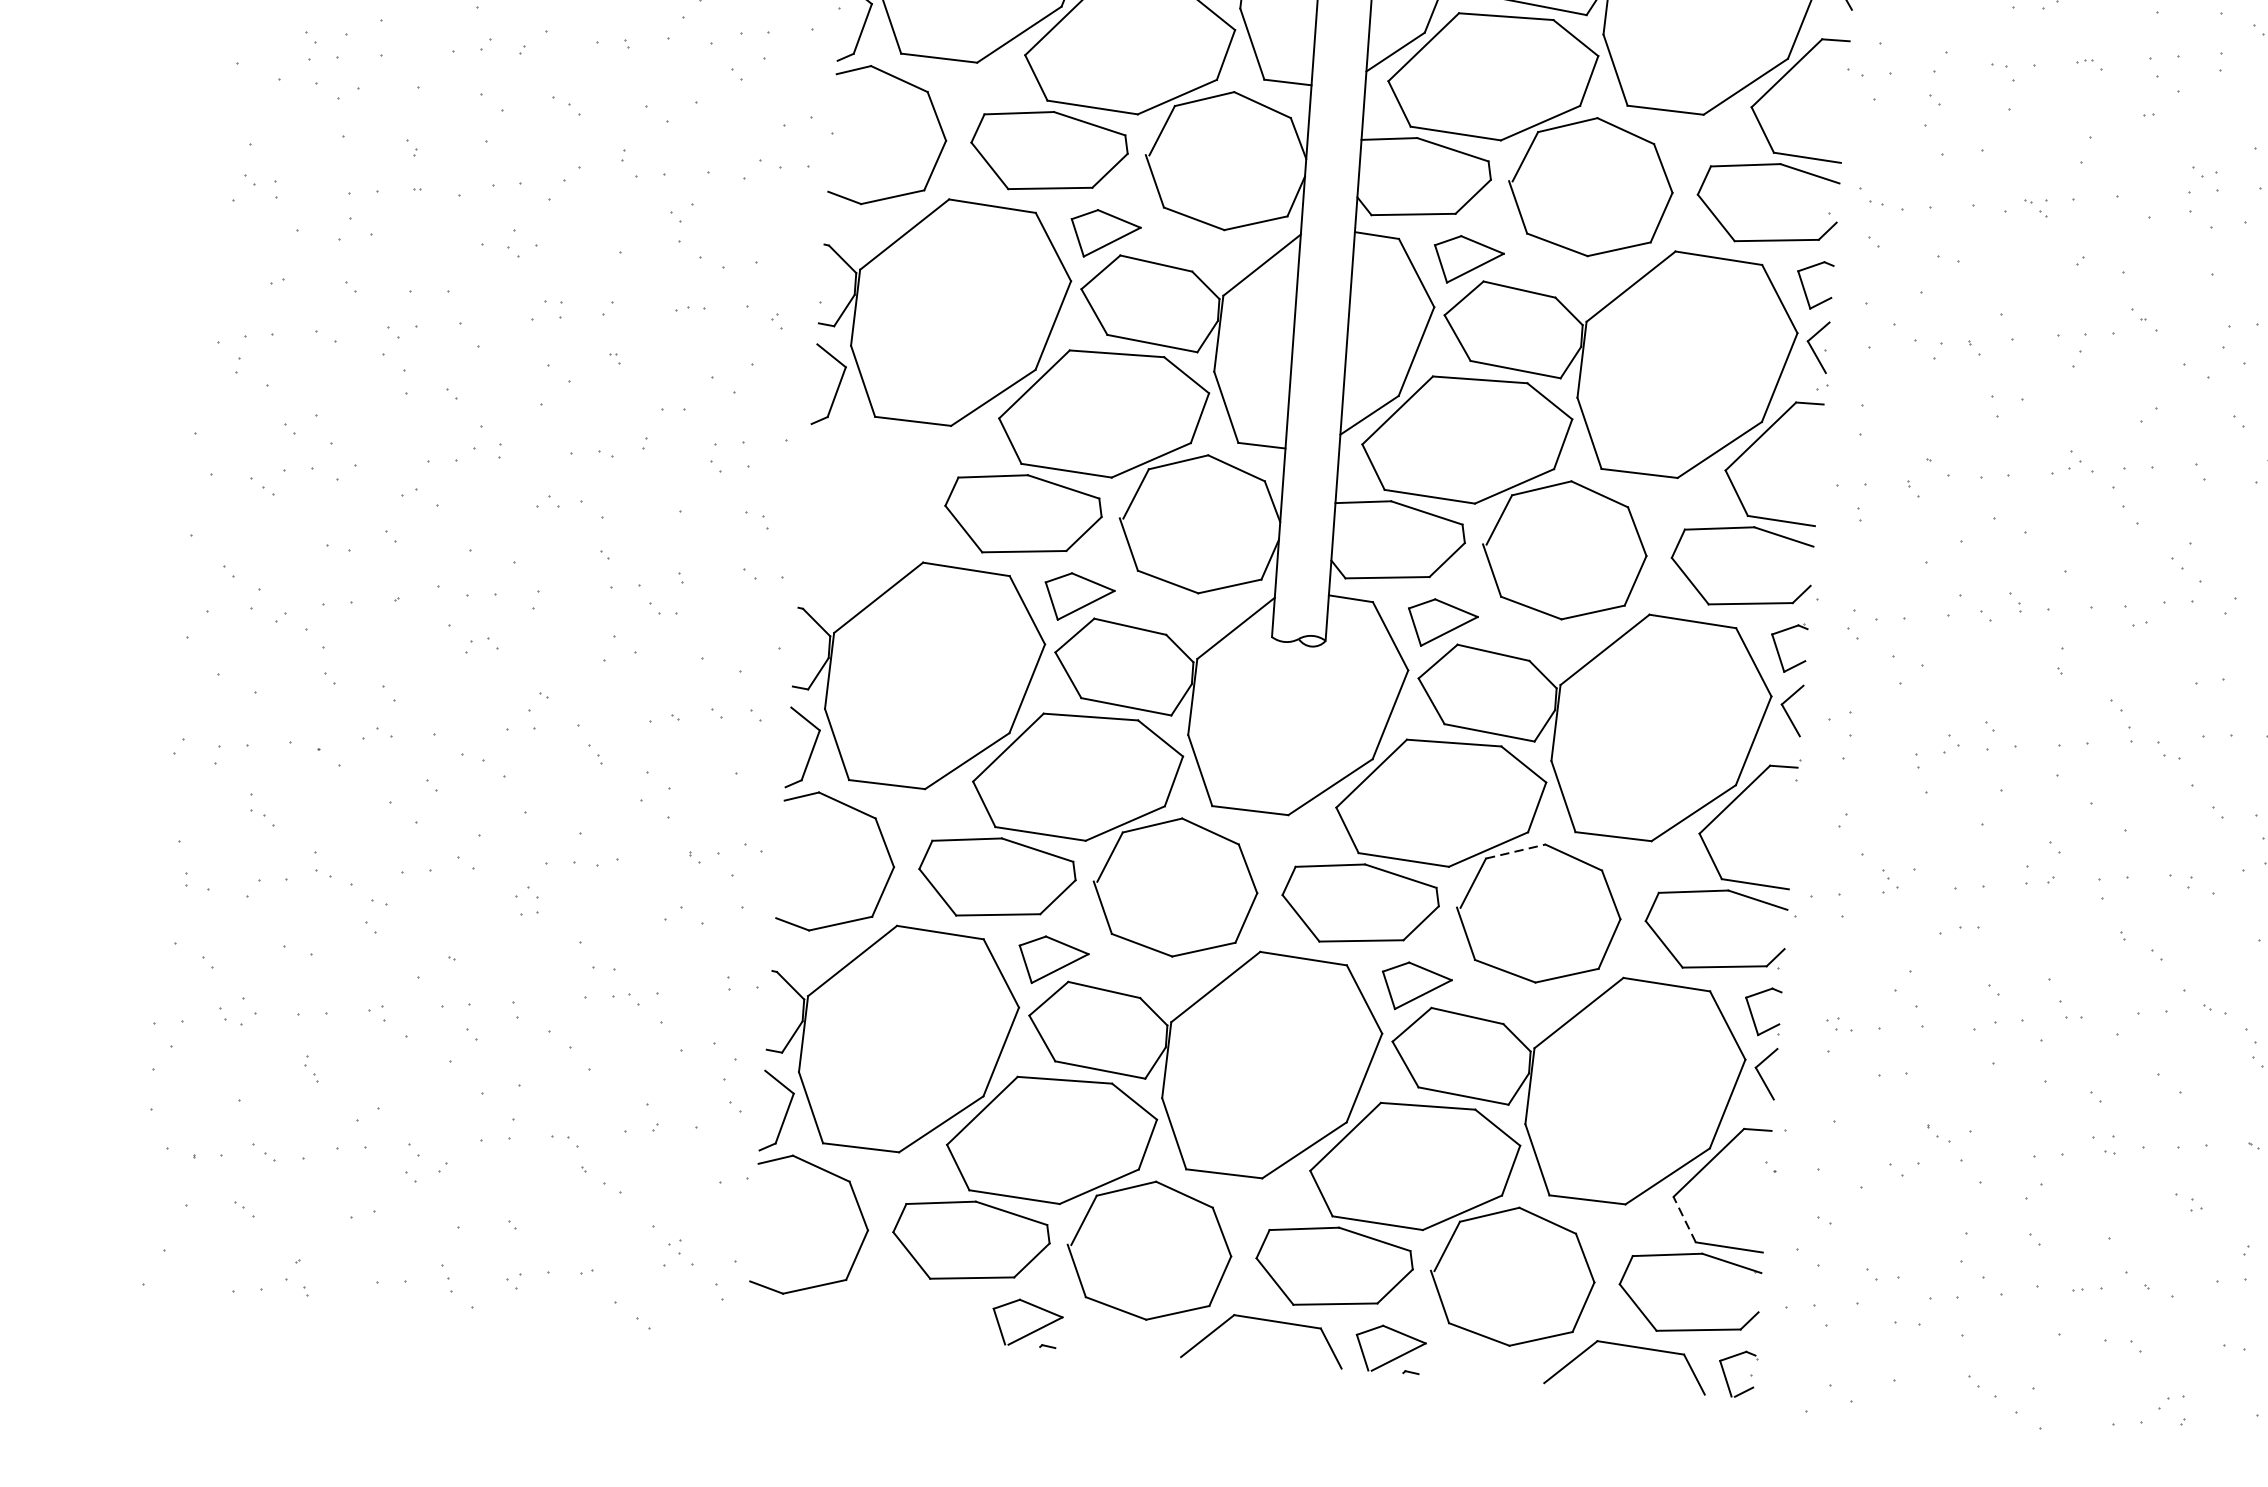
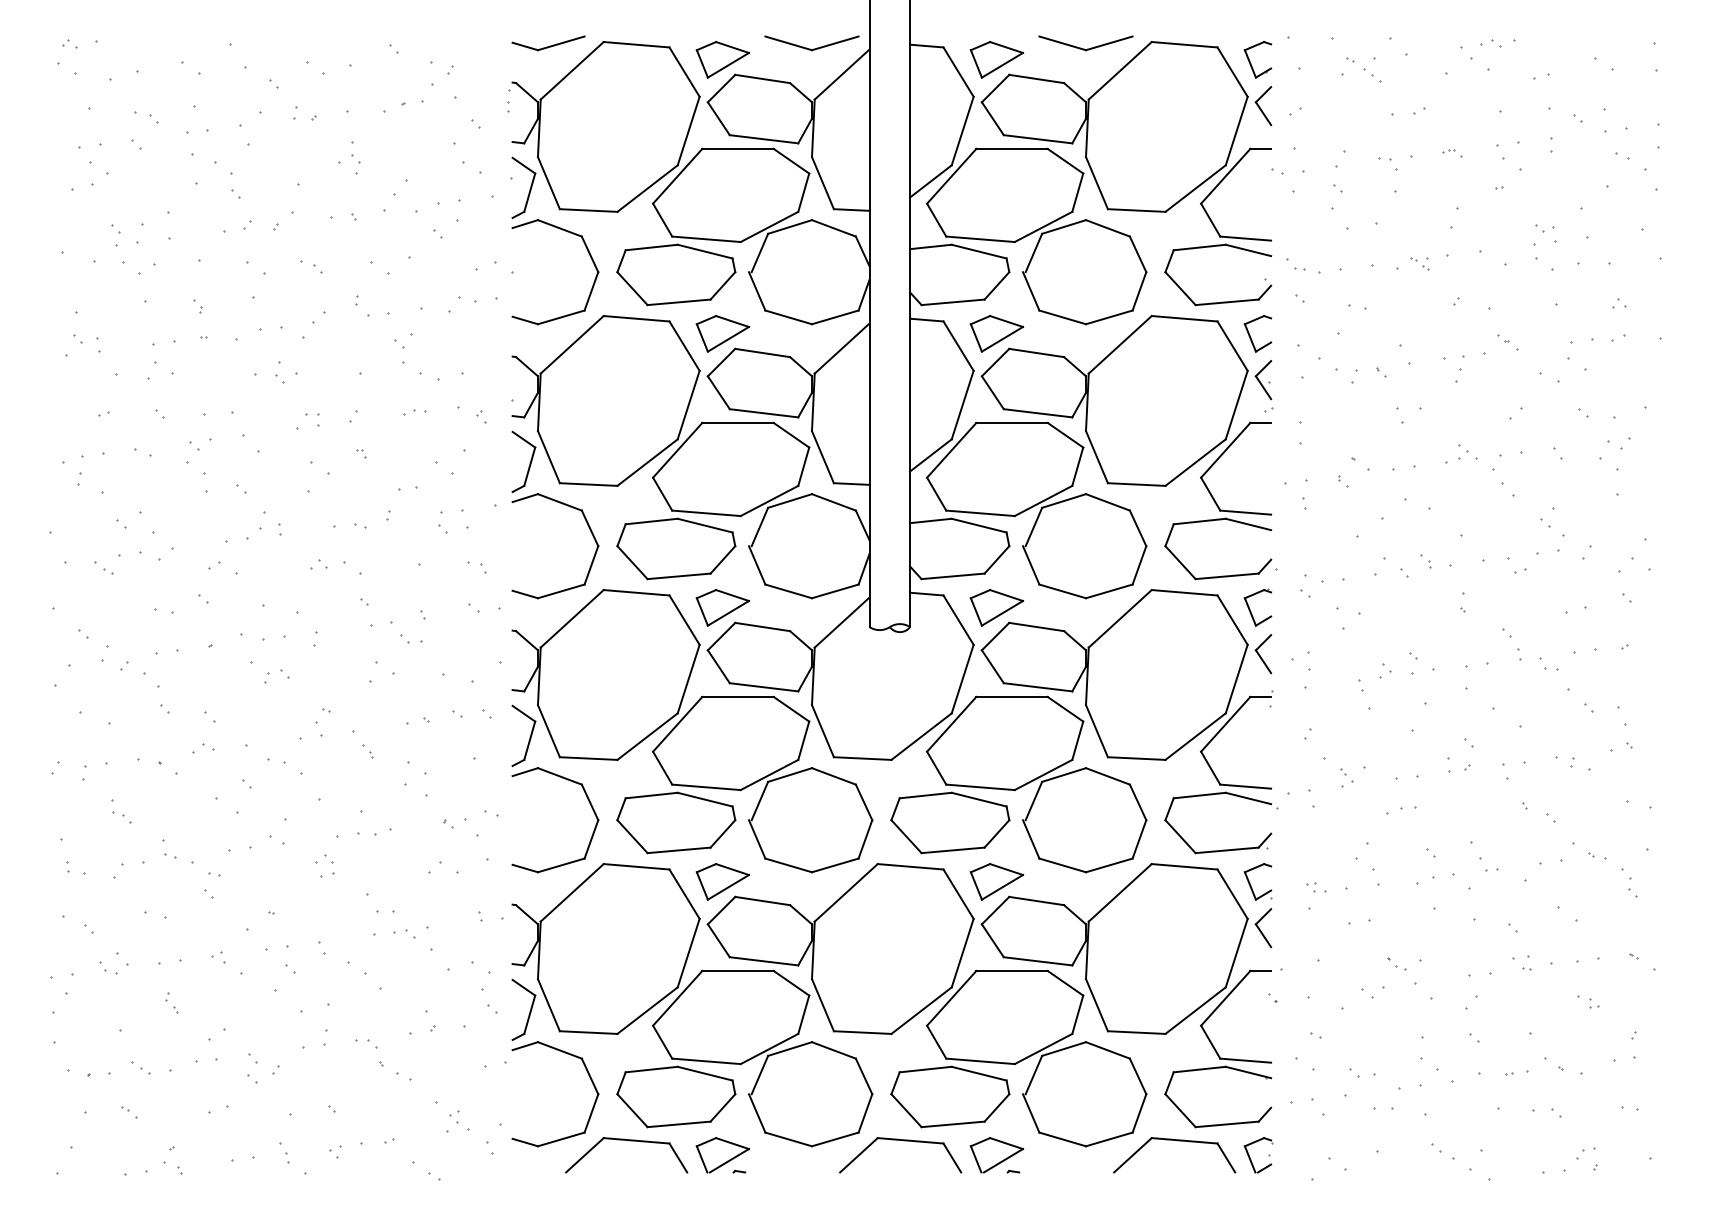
part: (911, 485) -> (590, 532), added
line: (1516, 852) -> (1064, 775), dashed -> solid
line: (1684, 1218) -> (1210, 1041), dashed -> solid
part: (904, 1296) -> (629, 1141), added

